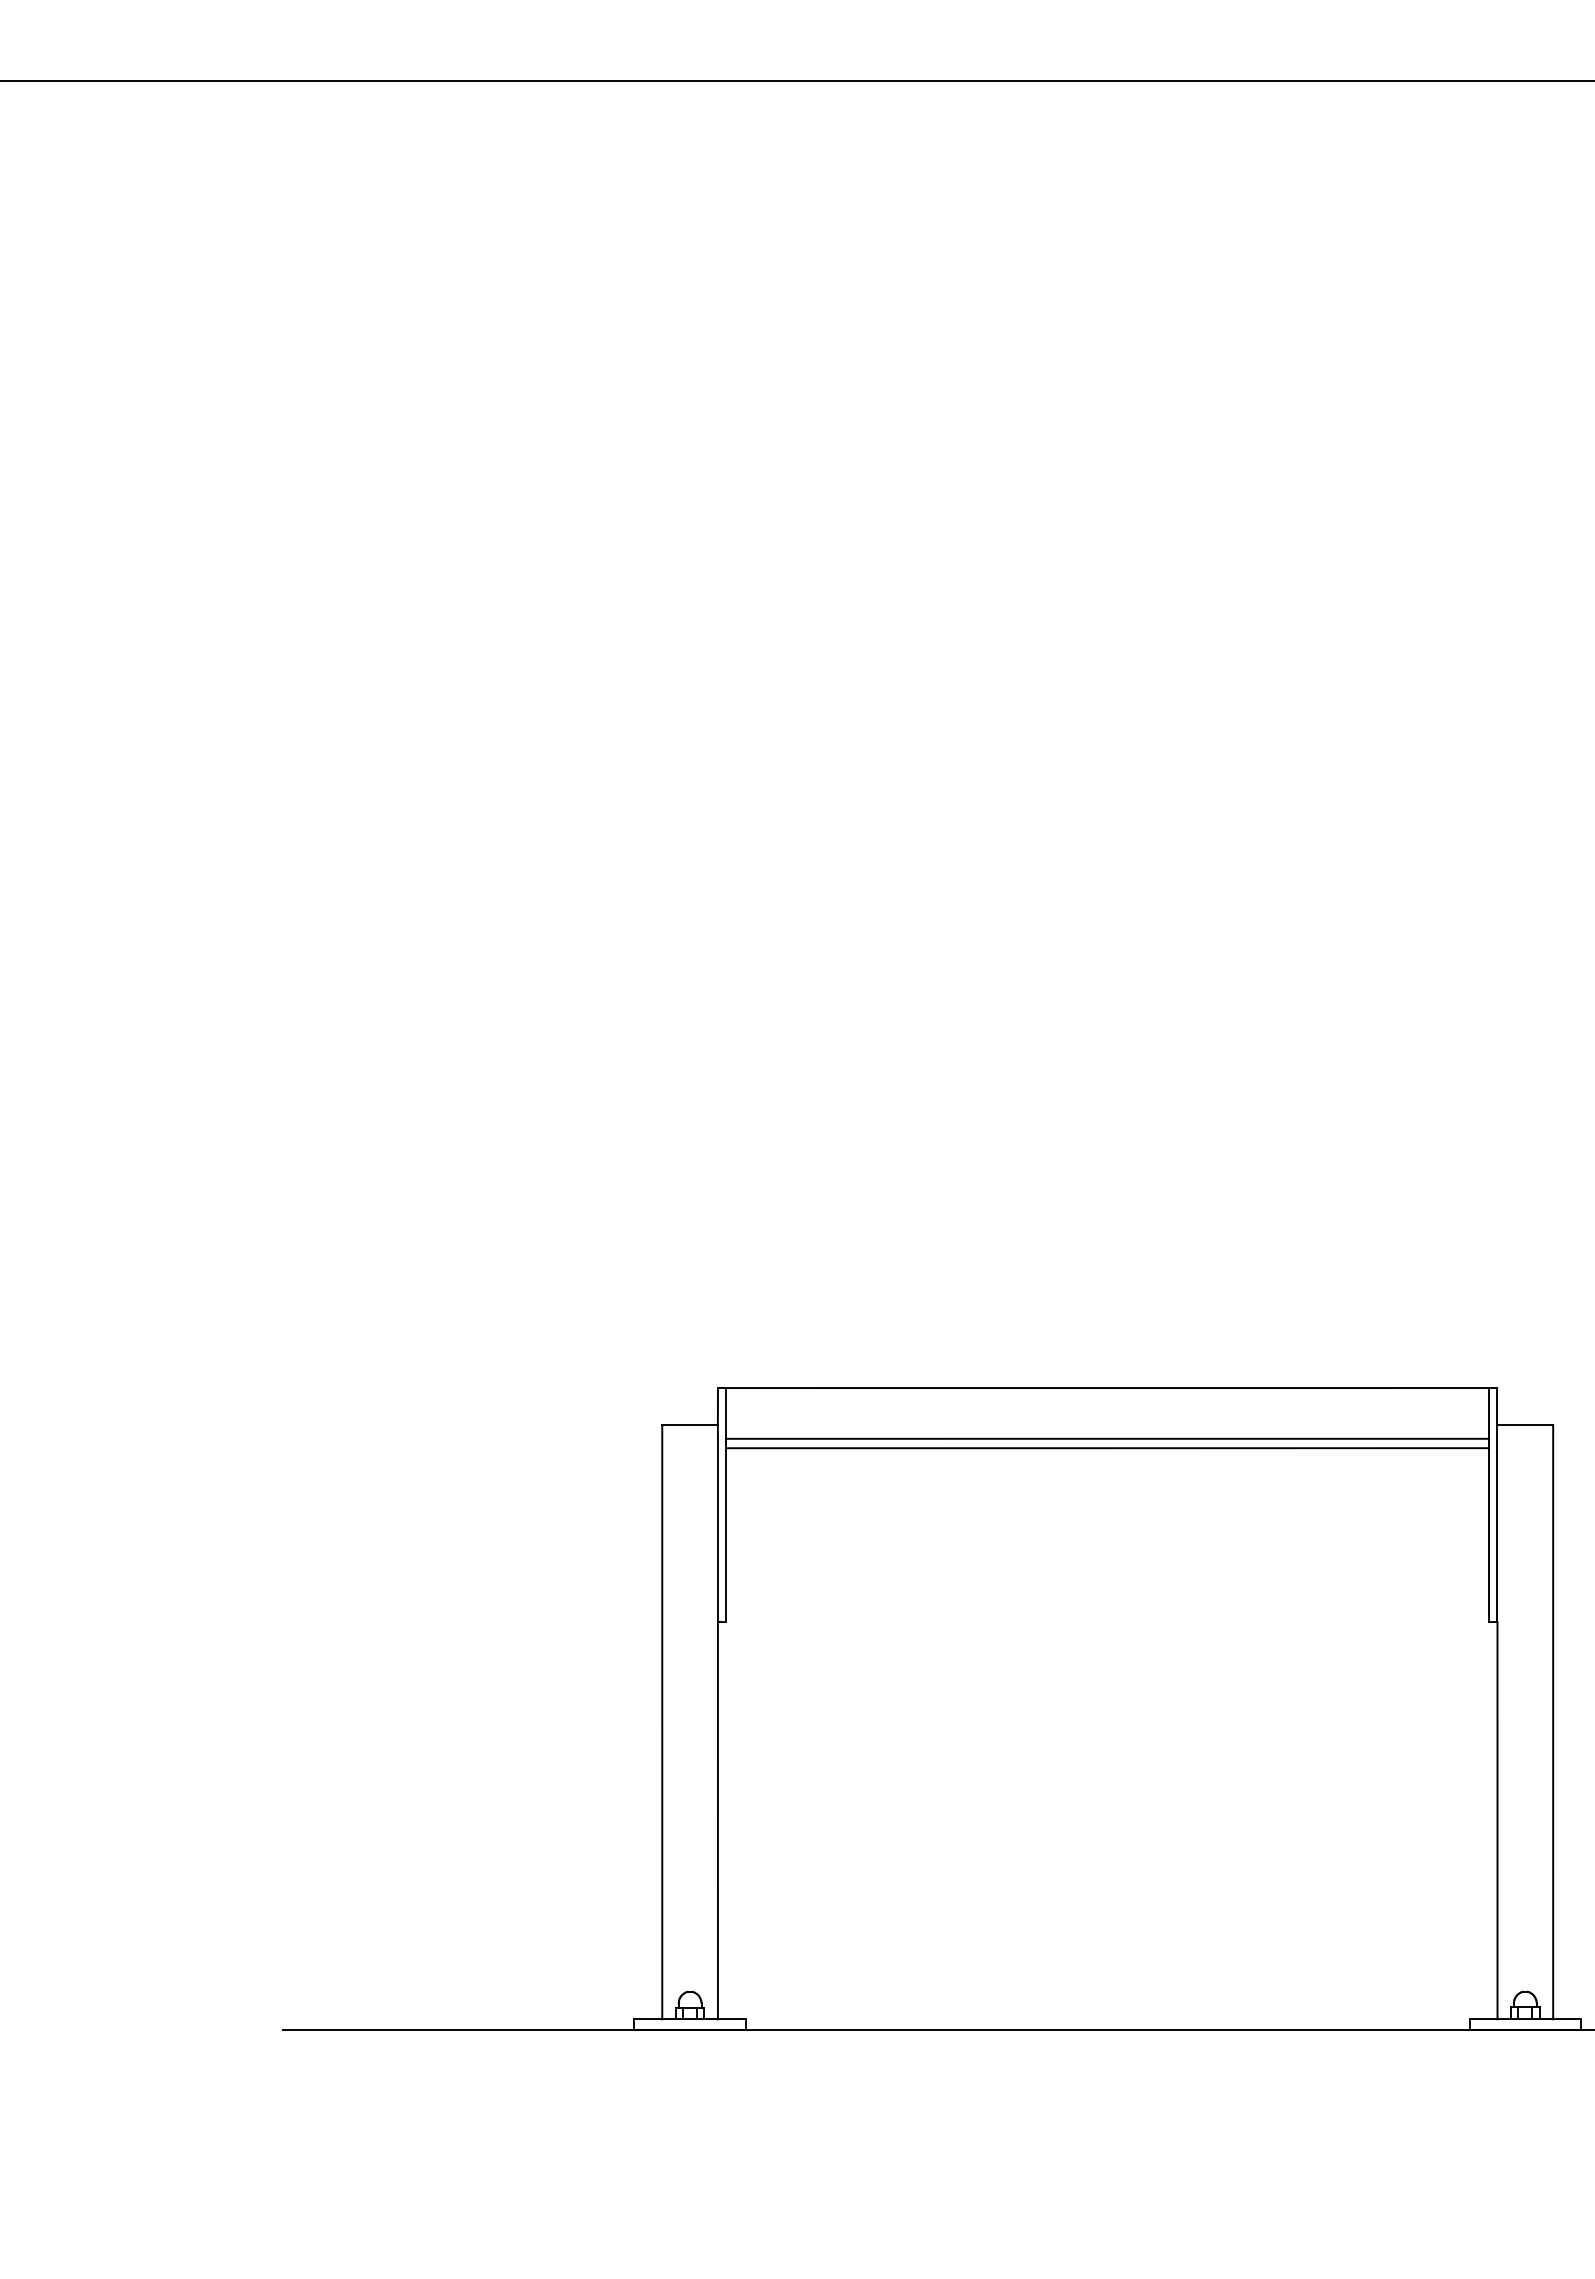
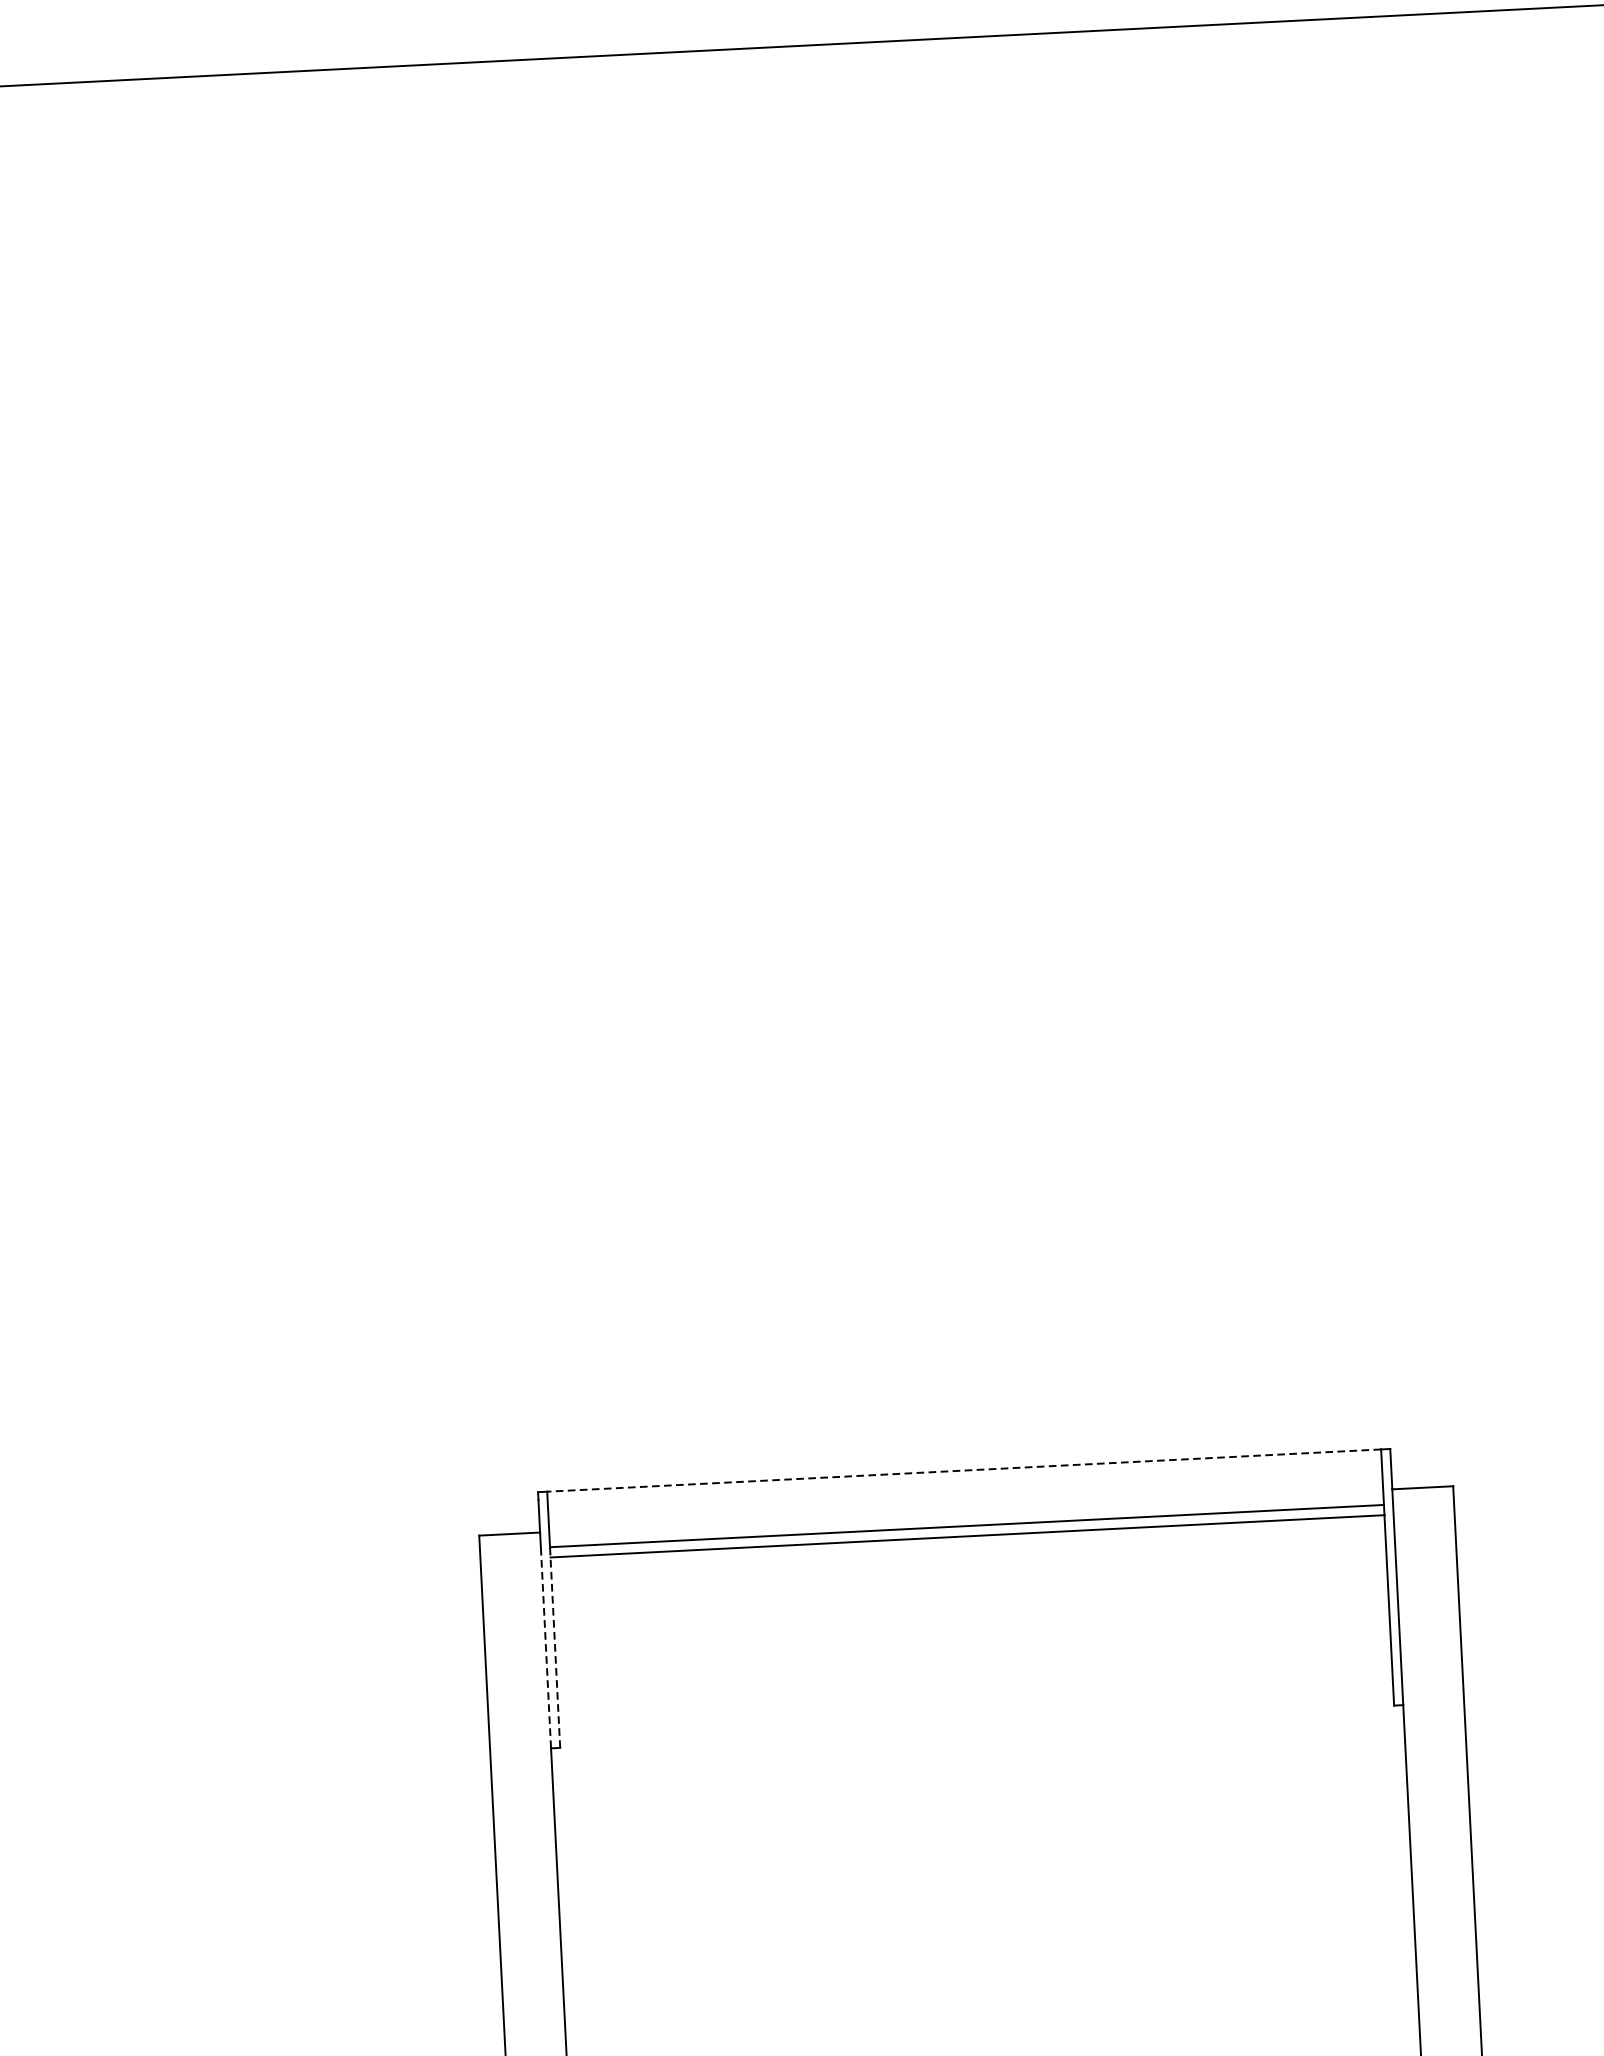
line: (1107, 1388) -> (963, 1471), solid -> dashed
line: (717, 1530) -> (545, 1647), solid -> dashed
line: (726, 1530) -> (555, 1647), solid -> dashed

